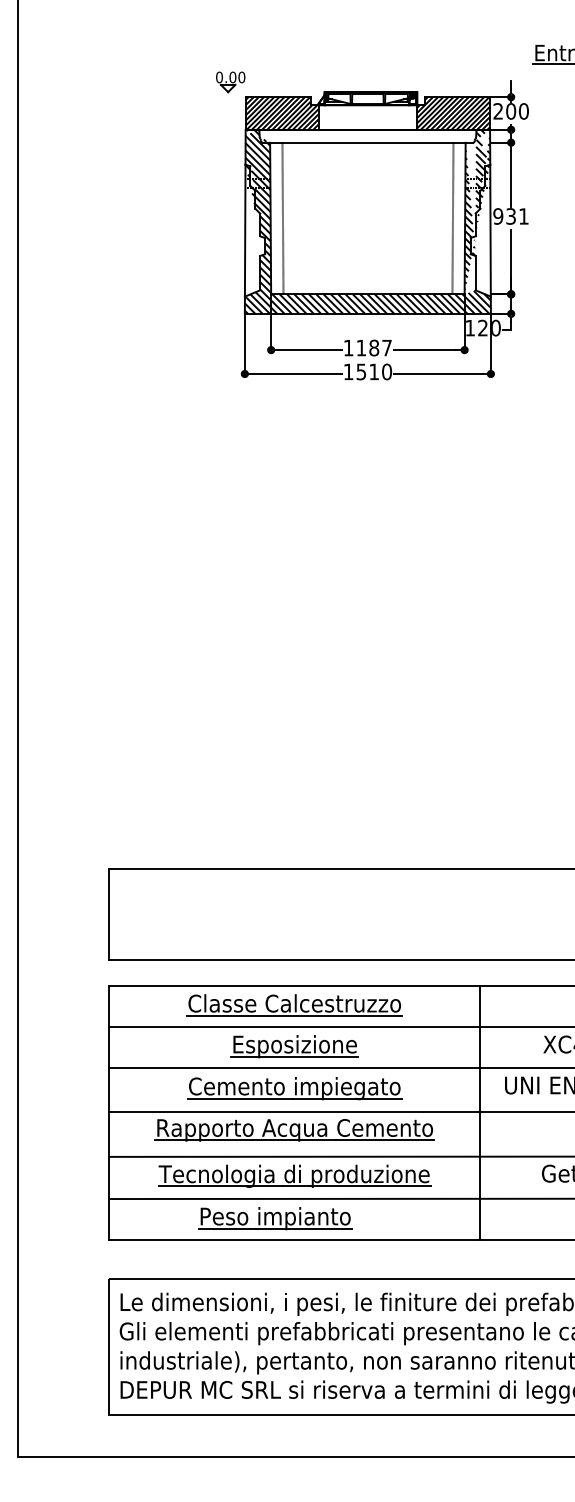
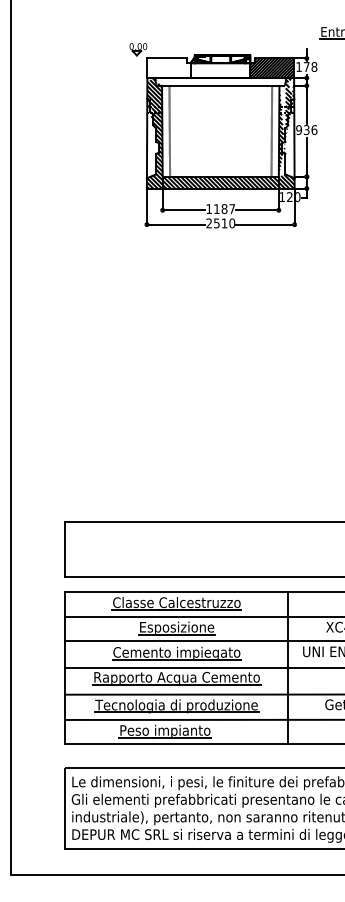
text: (510, 110) -> (306, 66), 200 -> 178
hatch: (282, 113) -> (169, 68), removed
text: (524, 217) -> (314, 130), 931 -> 936
text: (347, 372) -> (208, 223), 1510 -> 2510

